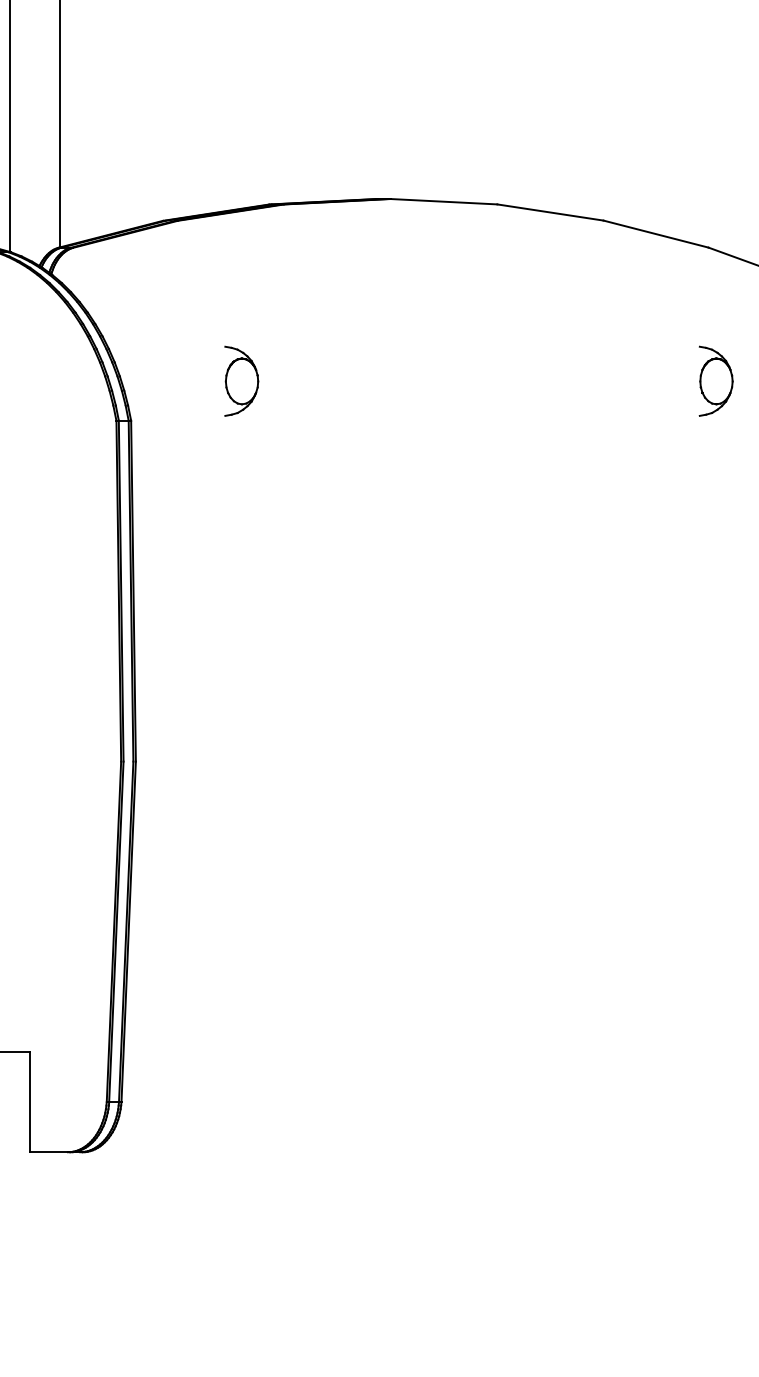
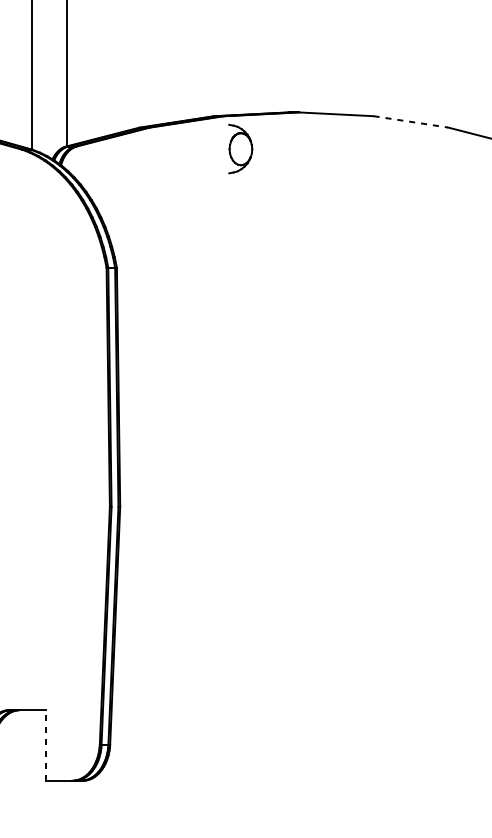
line: (550, 212) -> (410, 121), solid -> dashed
part: (241, 380) -> (240, 148), moved
line: (30, 1101) -> (46, 745), solid -> dashed

